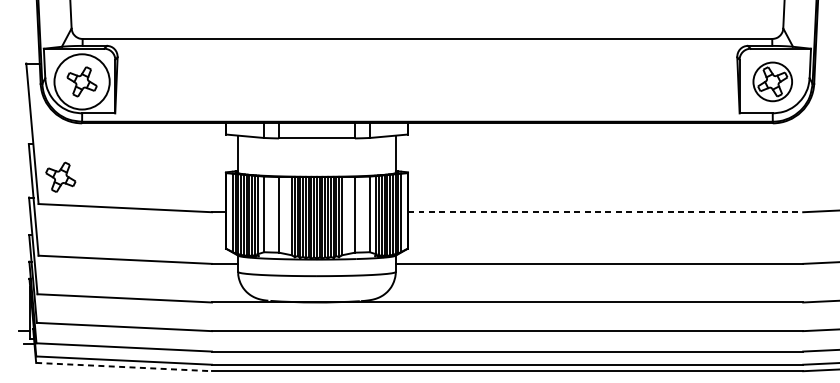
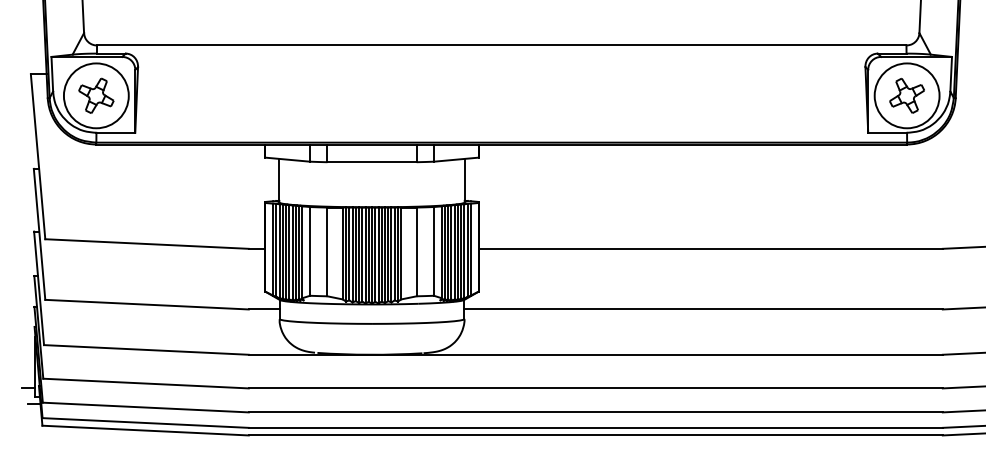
circle: (772, 81) -> (906, 95), size x1.43
part: (60, 177) -> (71, 207), removed
line: (605, 211) -> (710, 248), dashed -> solid
line: (124, 366) -> (146, 430), dashed -> solid

